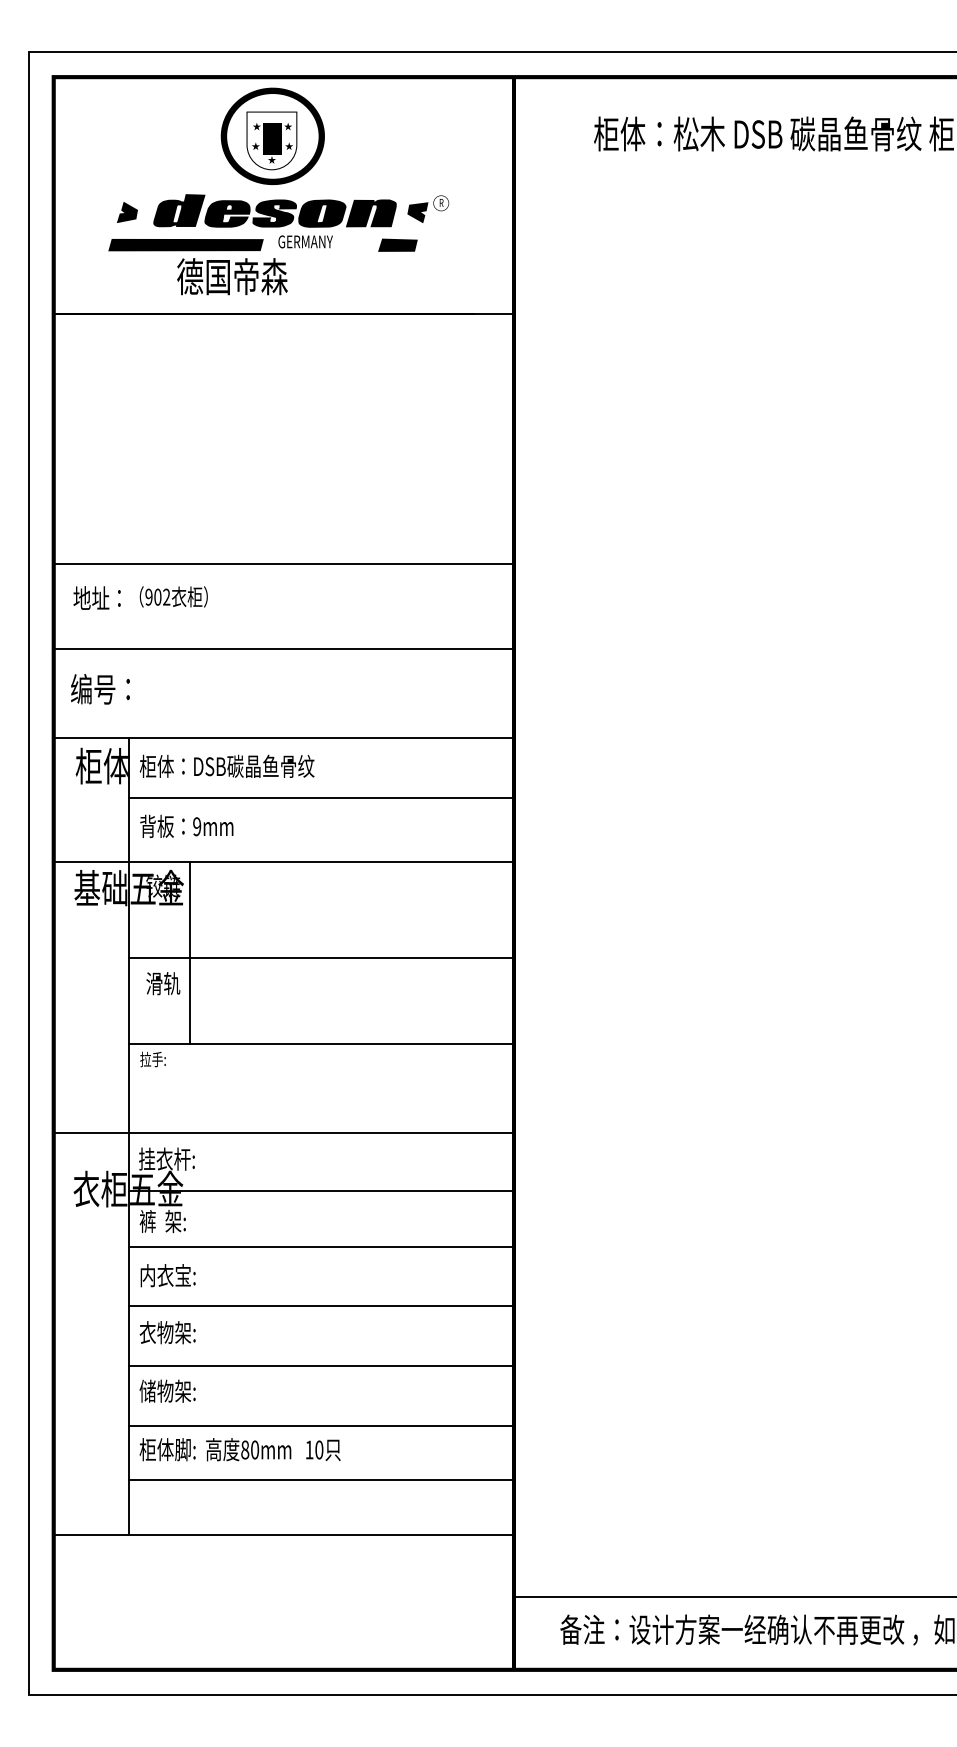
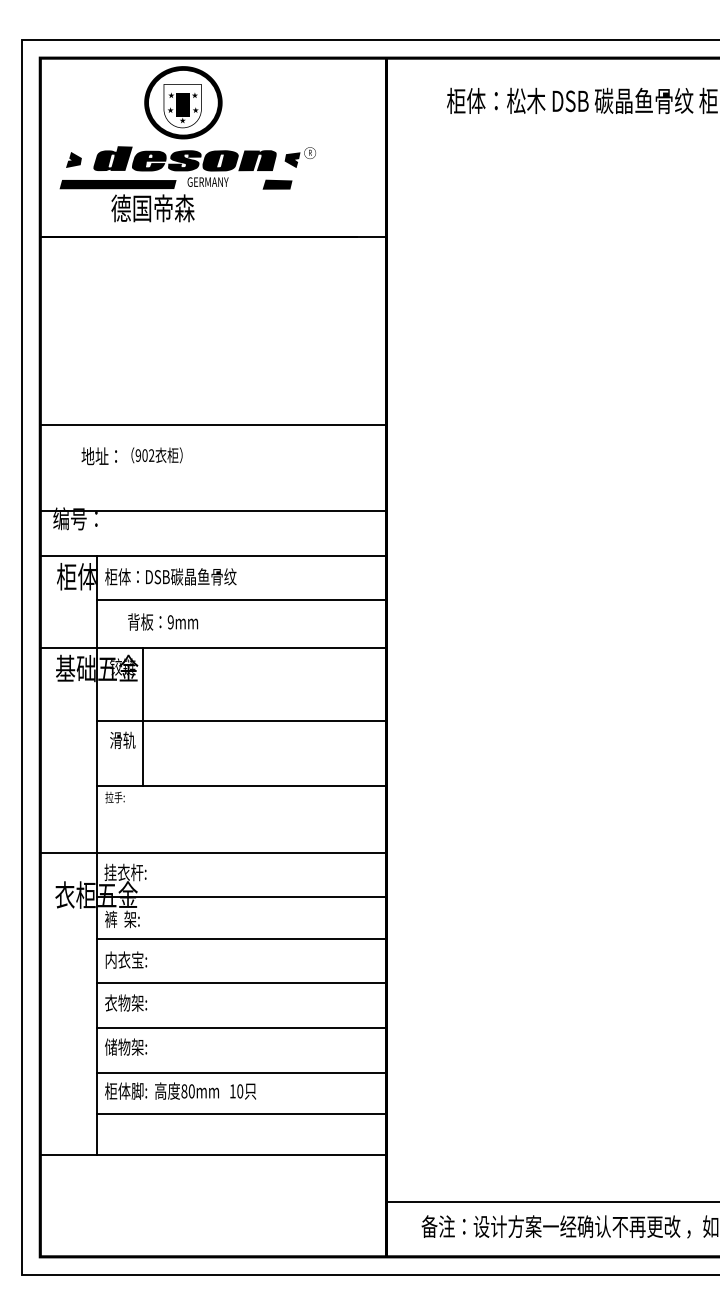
text: (278, 191) -> (187, 144), moved
text: (140, 597) -> (131, 455), moved
line: (283, 649) -> (213, 511), moved
text: (186, 825) -> (162, 621), moved

